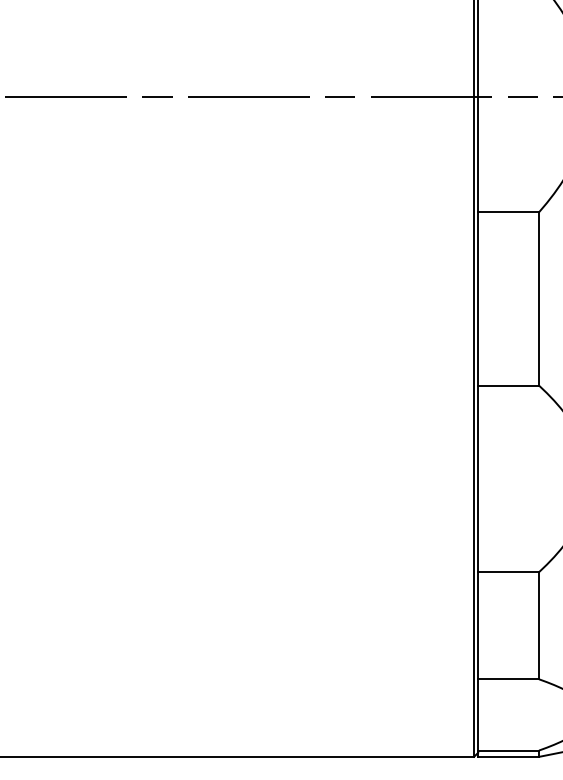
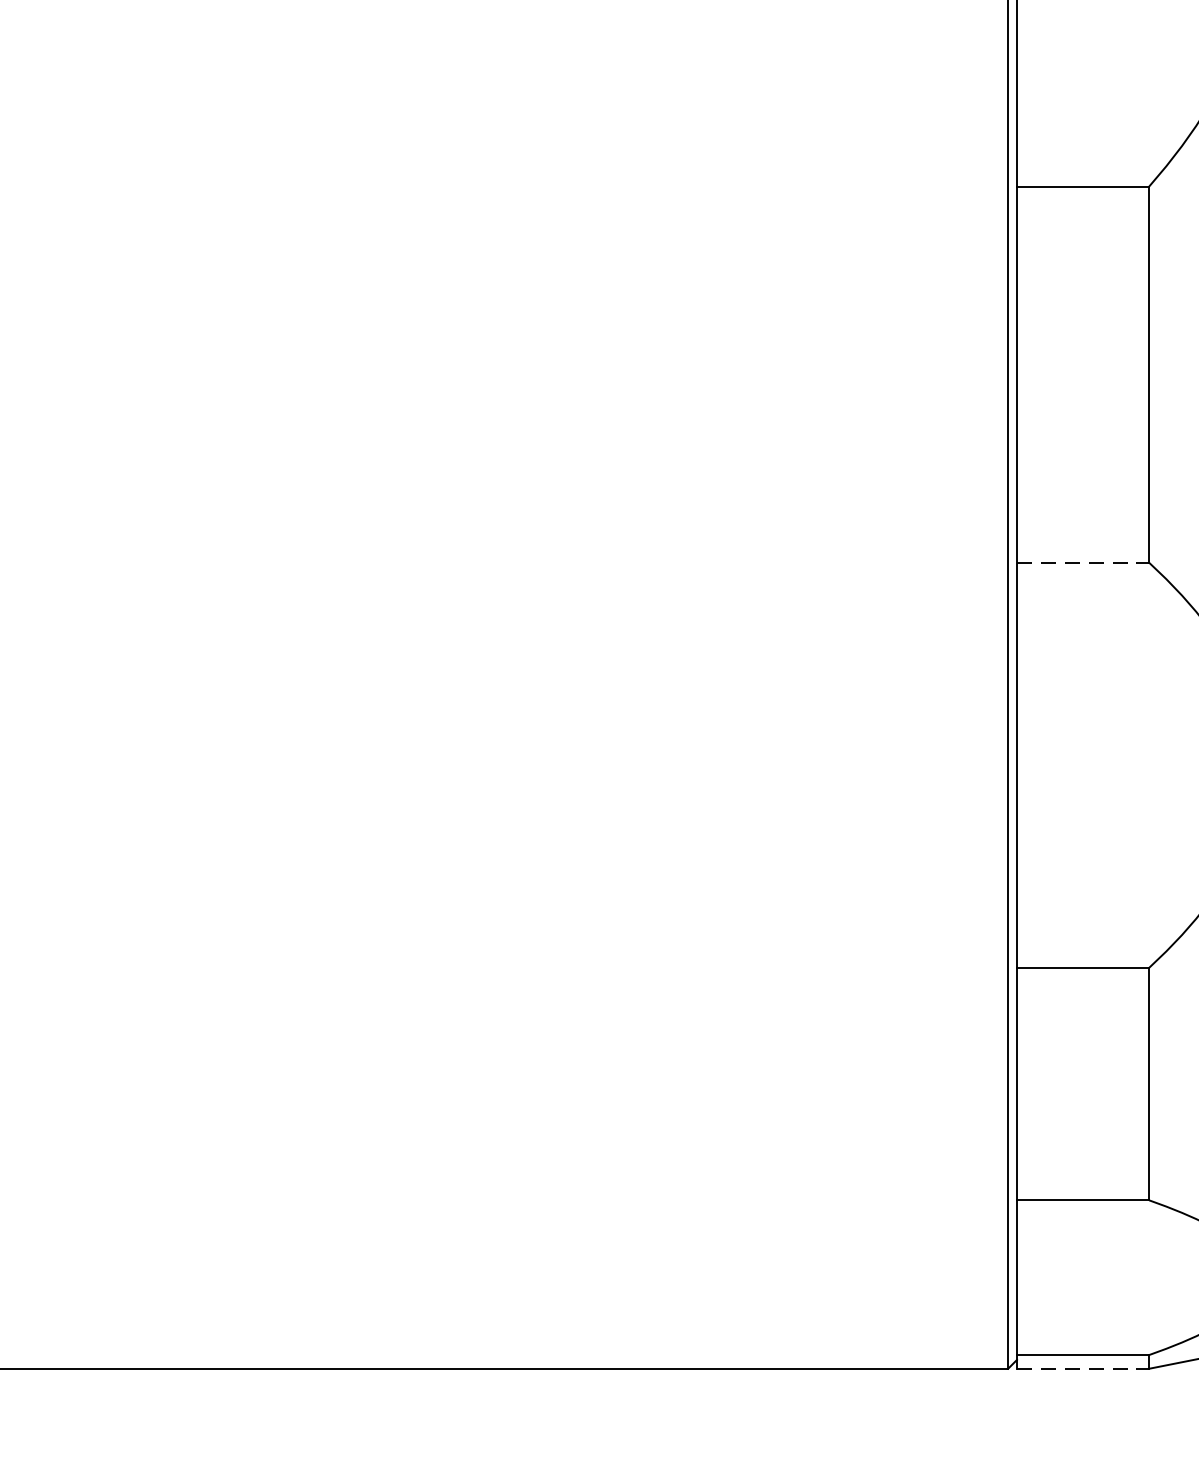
line: (509, 385) -> (1085, 562), solid -> dashed
line: (509, 756) -> (1085, 1367), solid -> dashed

